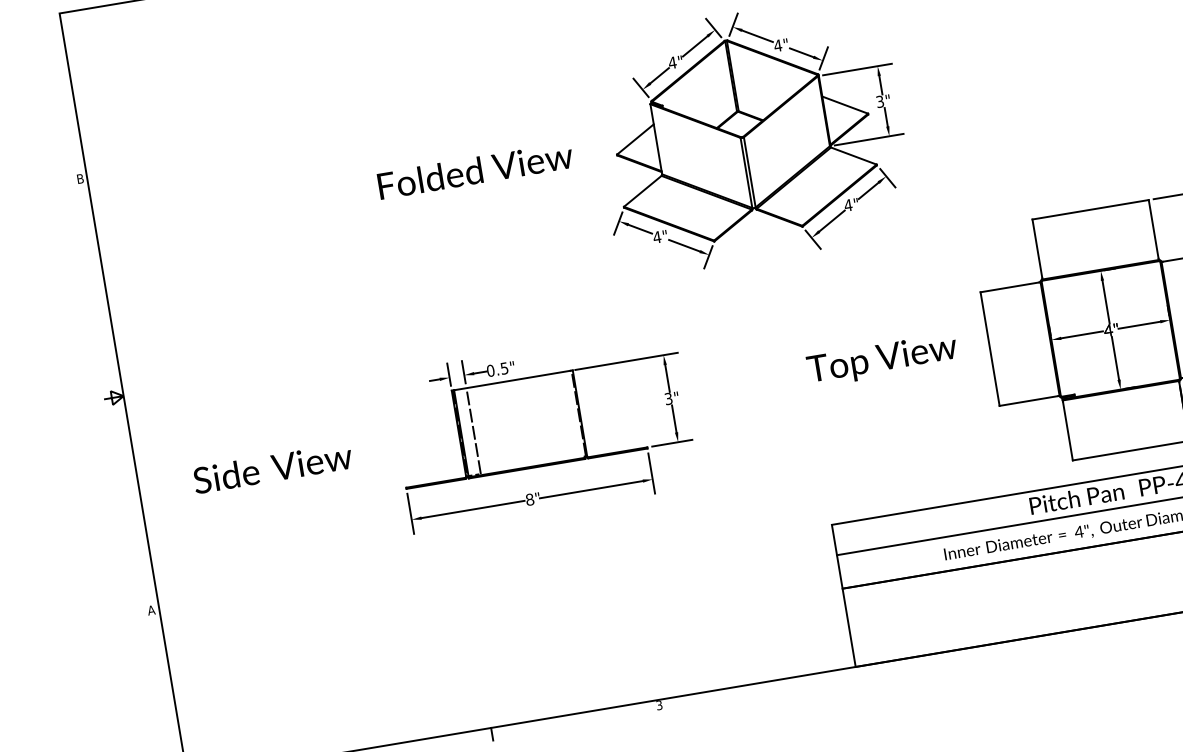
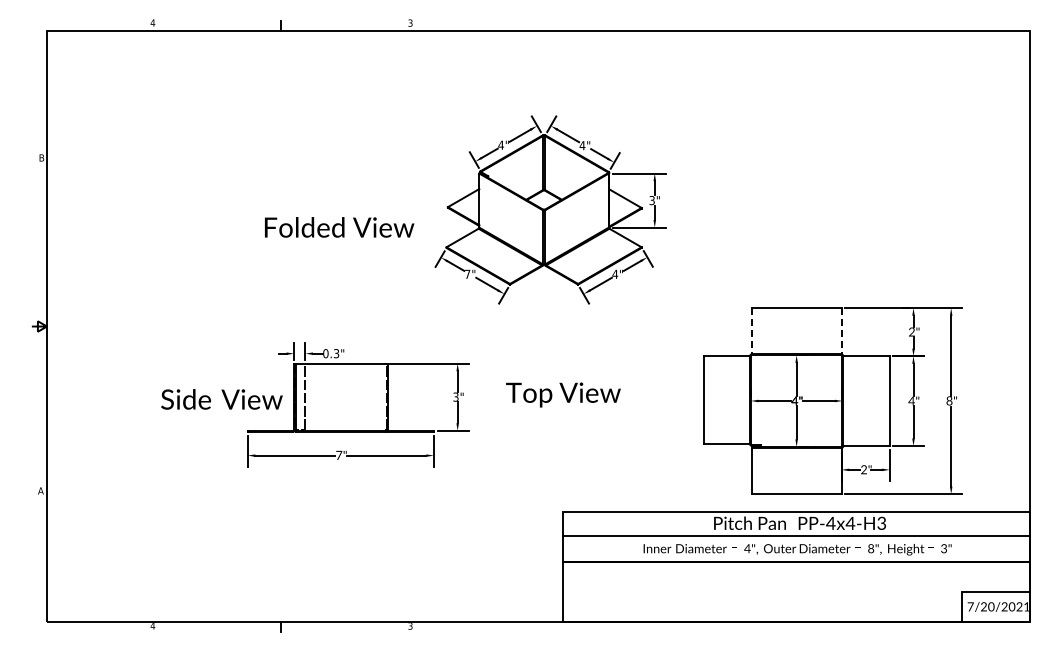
text: (475, 170) -> (339, 227), moved
line: (1153, 229) -> (841, 330), solid -> dashed
text: (656, 236) -> (467, 273), 4" -> 7"
line: (1036, 248) -> (751, 330), solid -> dashed
text: (882, 359) -> (563, 394), moved
text: (504, 368) -> (336, 353), 0.5" -> 0.3"
text: (272, 468) -> (221, 399), moved
text: (530, 498) -> (339, 454), 8" -> 7"

